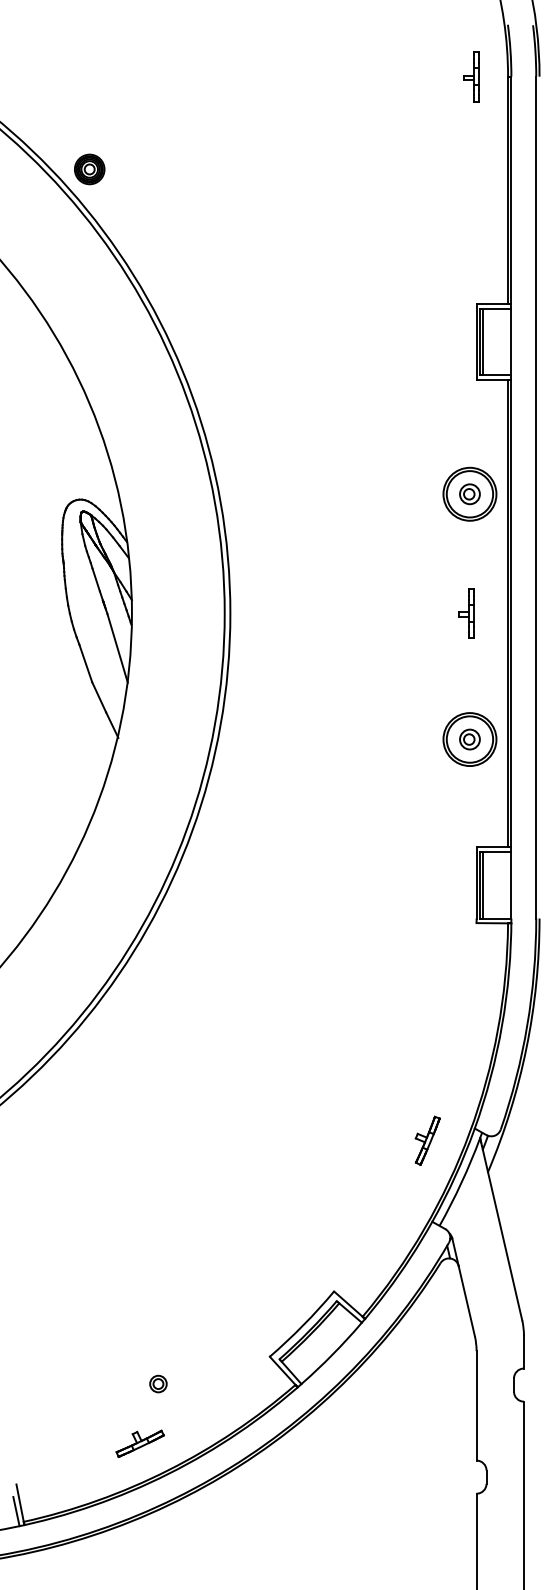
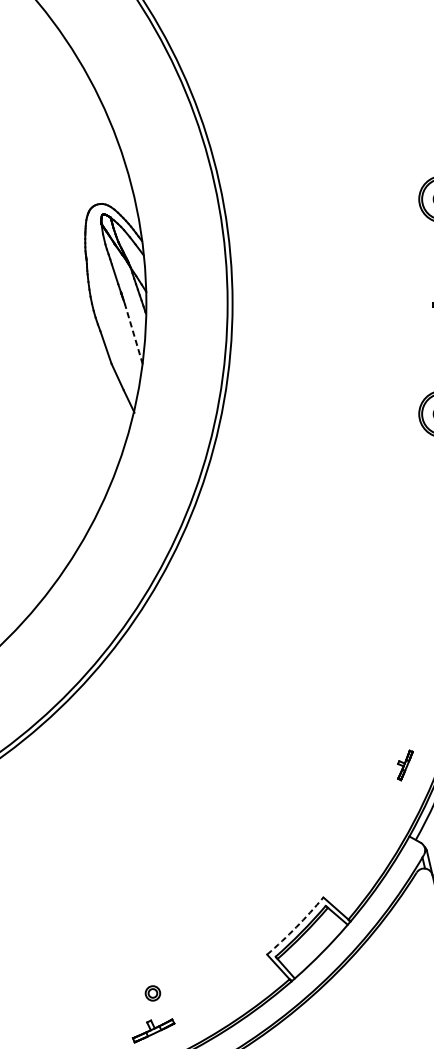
line: (117, 648) -> (133, 334), solid -> dashed
part: (427, 1140) -> (405, 765), size x0.7
arc: (303, 1325) -> (296, 927), solid -> dashed
part: (158, 1383) -> (152, 992), moved

